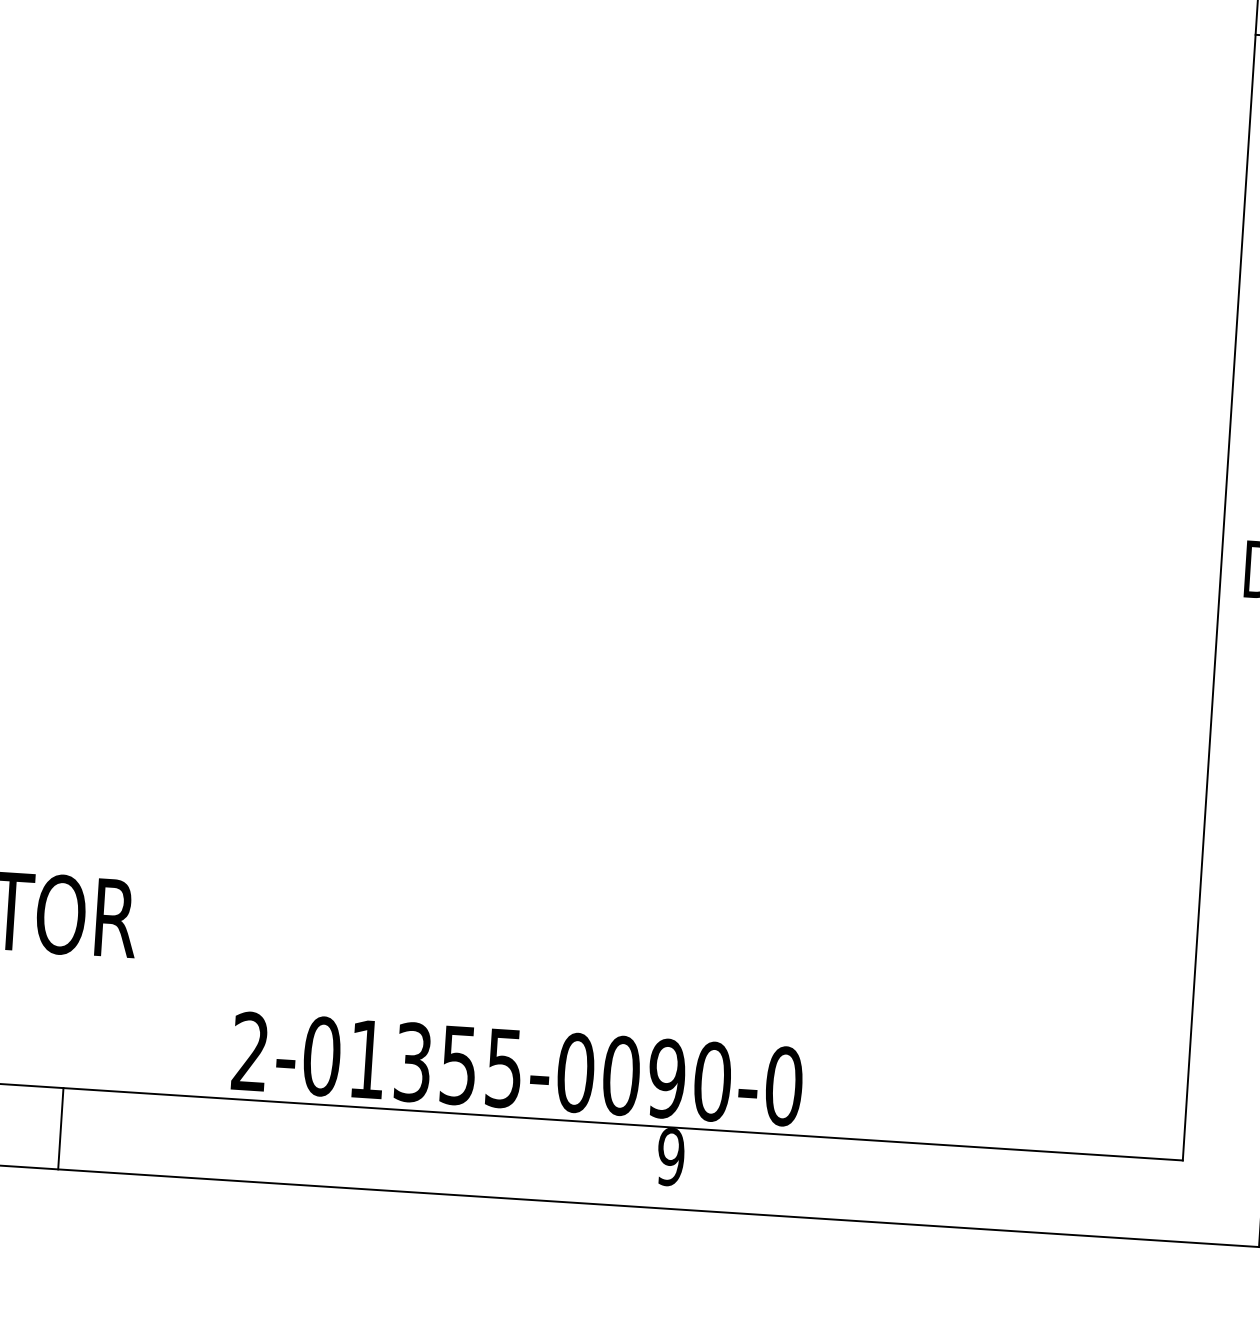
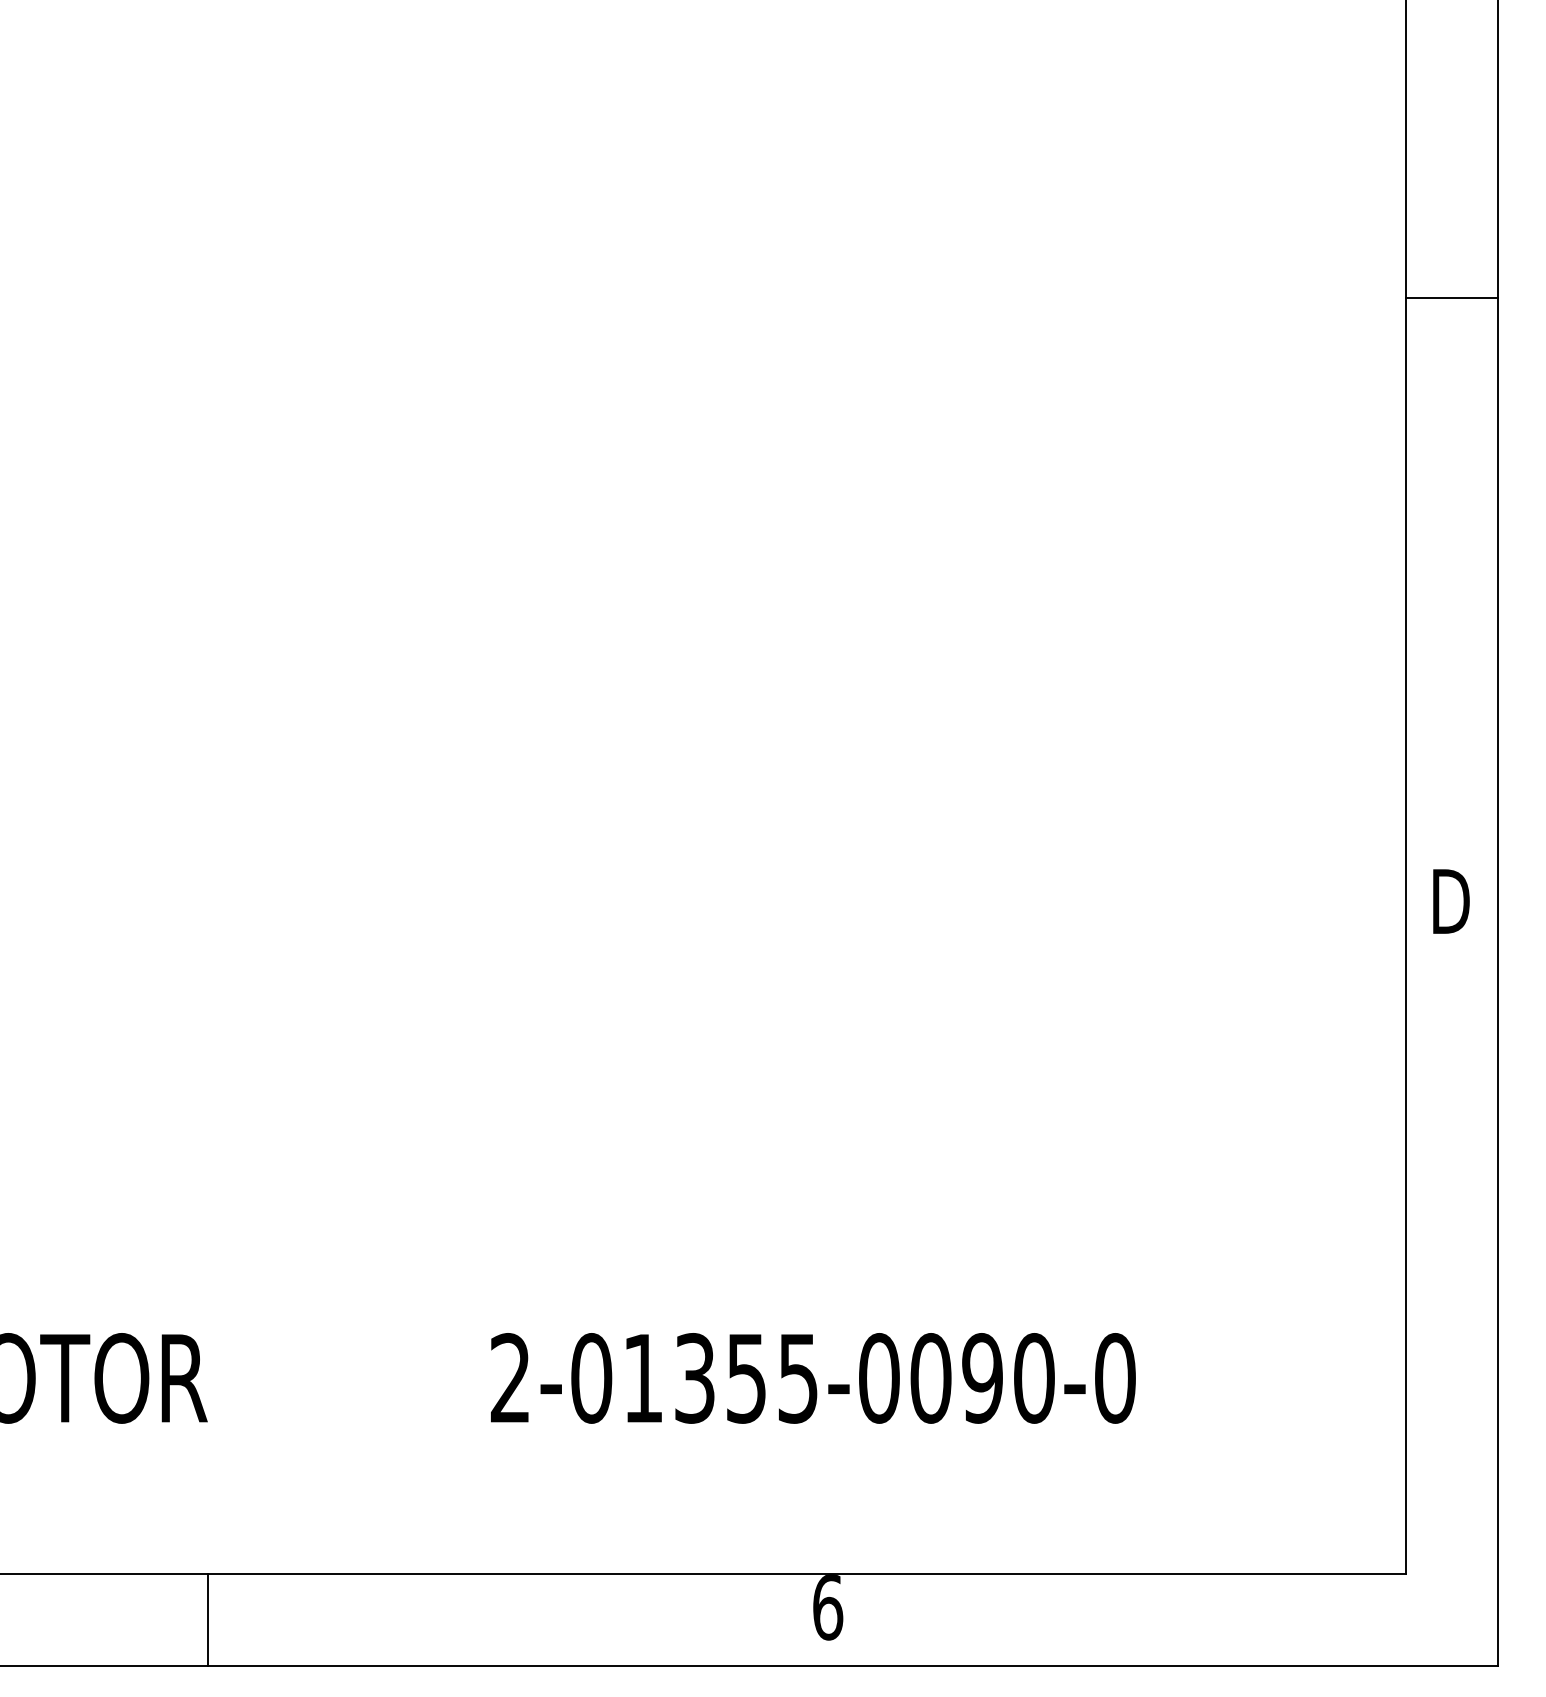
text: (517, 1069) -> (813, 1378), moved
line: (61, 1128) -> (208, 1619), moved
text: (670, 1157) -> (827, 1607), 9 -> 6

